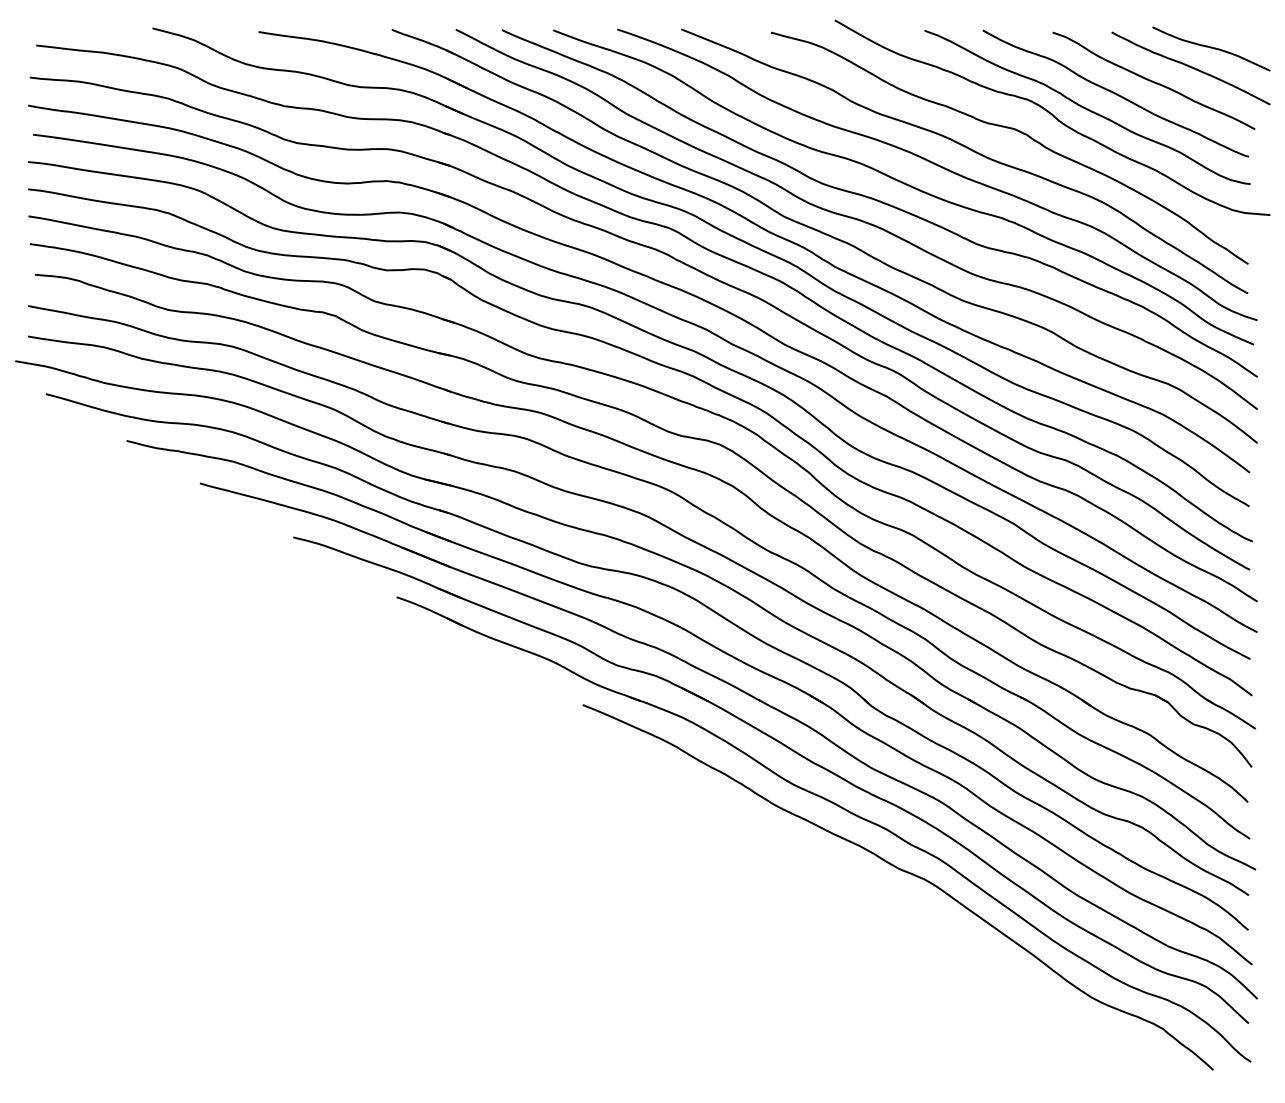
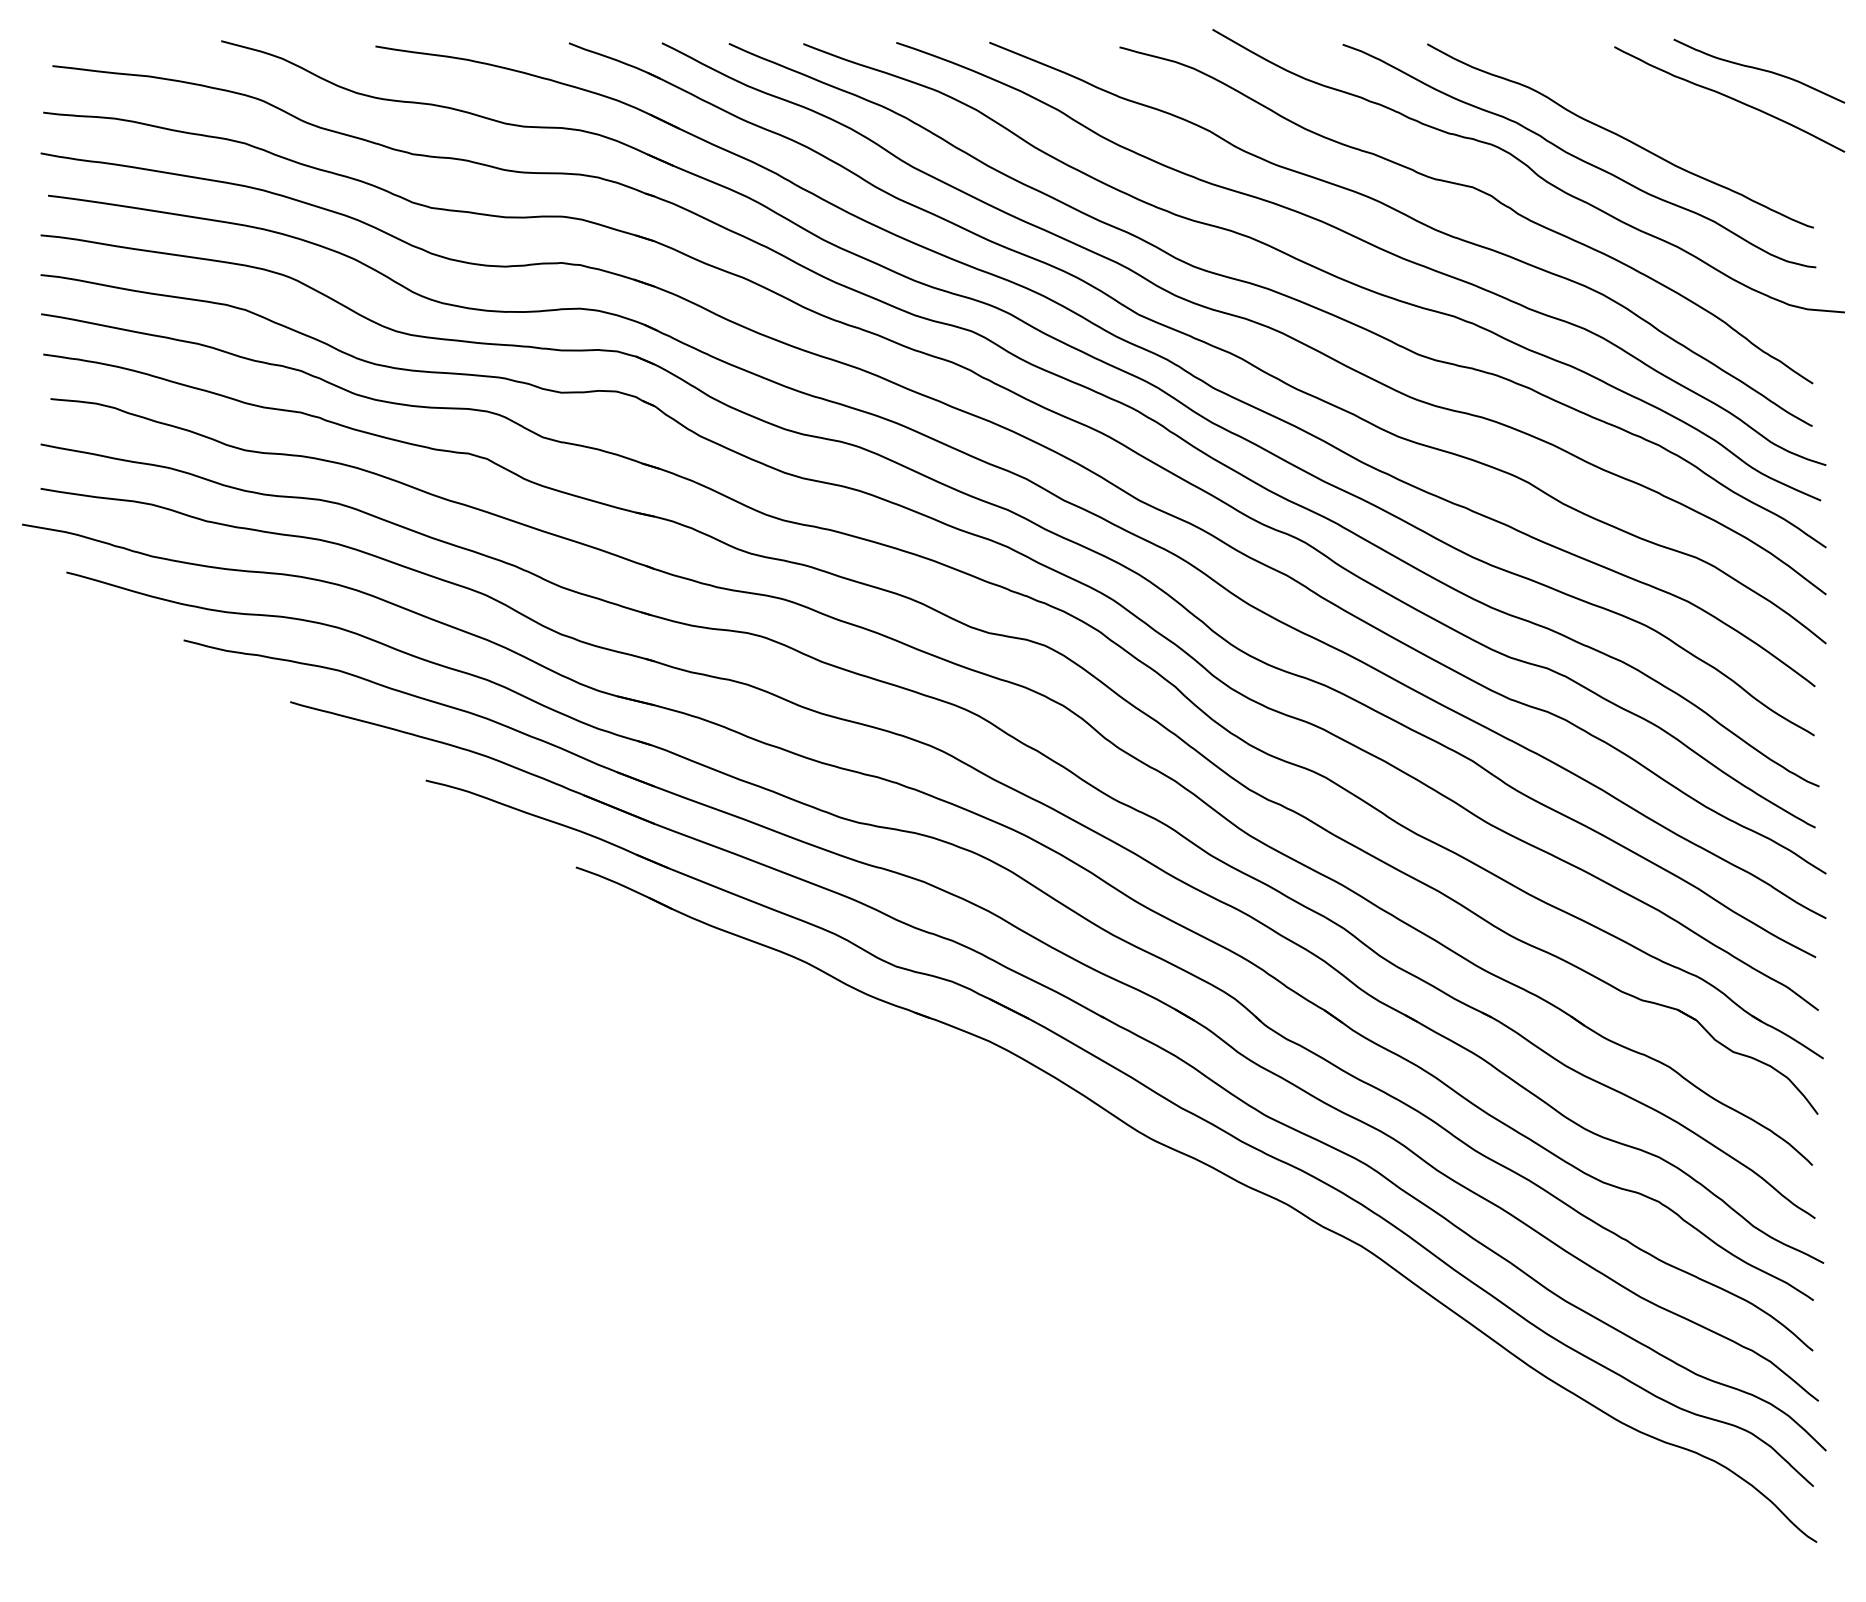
curve: (1152, 80) -> (1673, 116), removed
curve: (904, 872) -> (1313, 1267), removed

